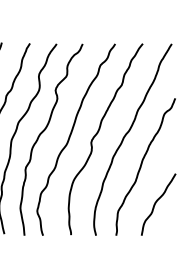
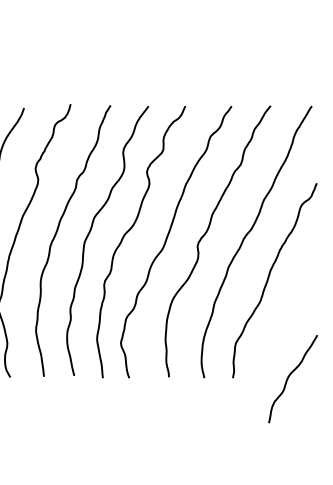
curve: (156, 203) -> (289, 377), moved

